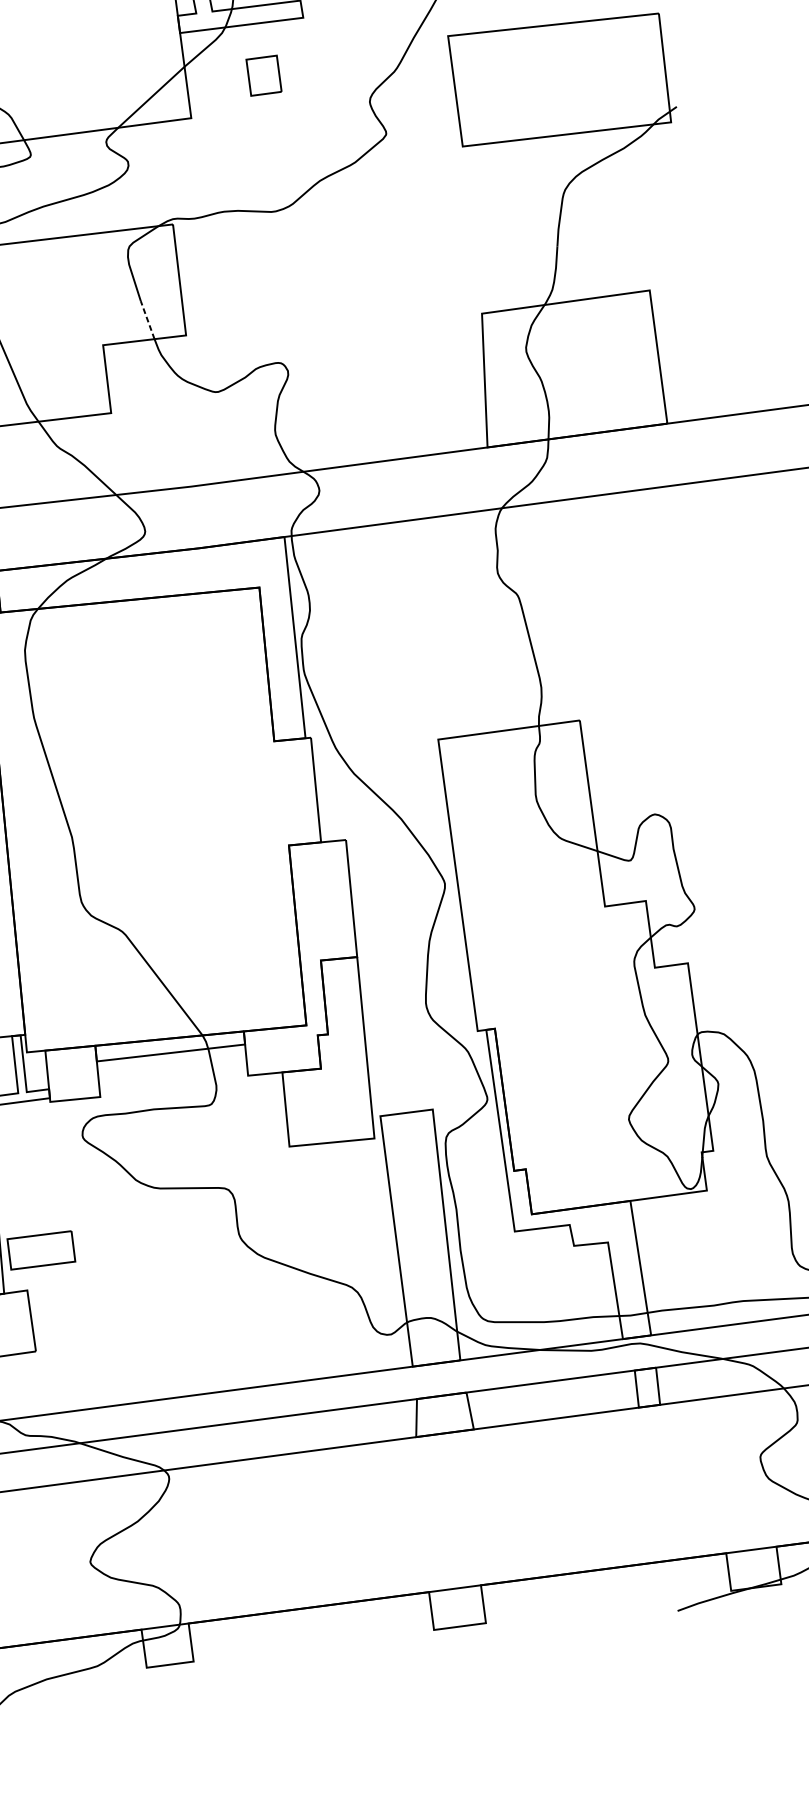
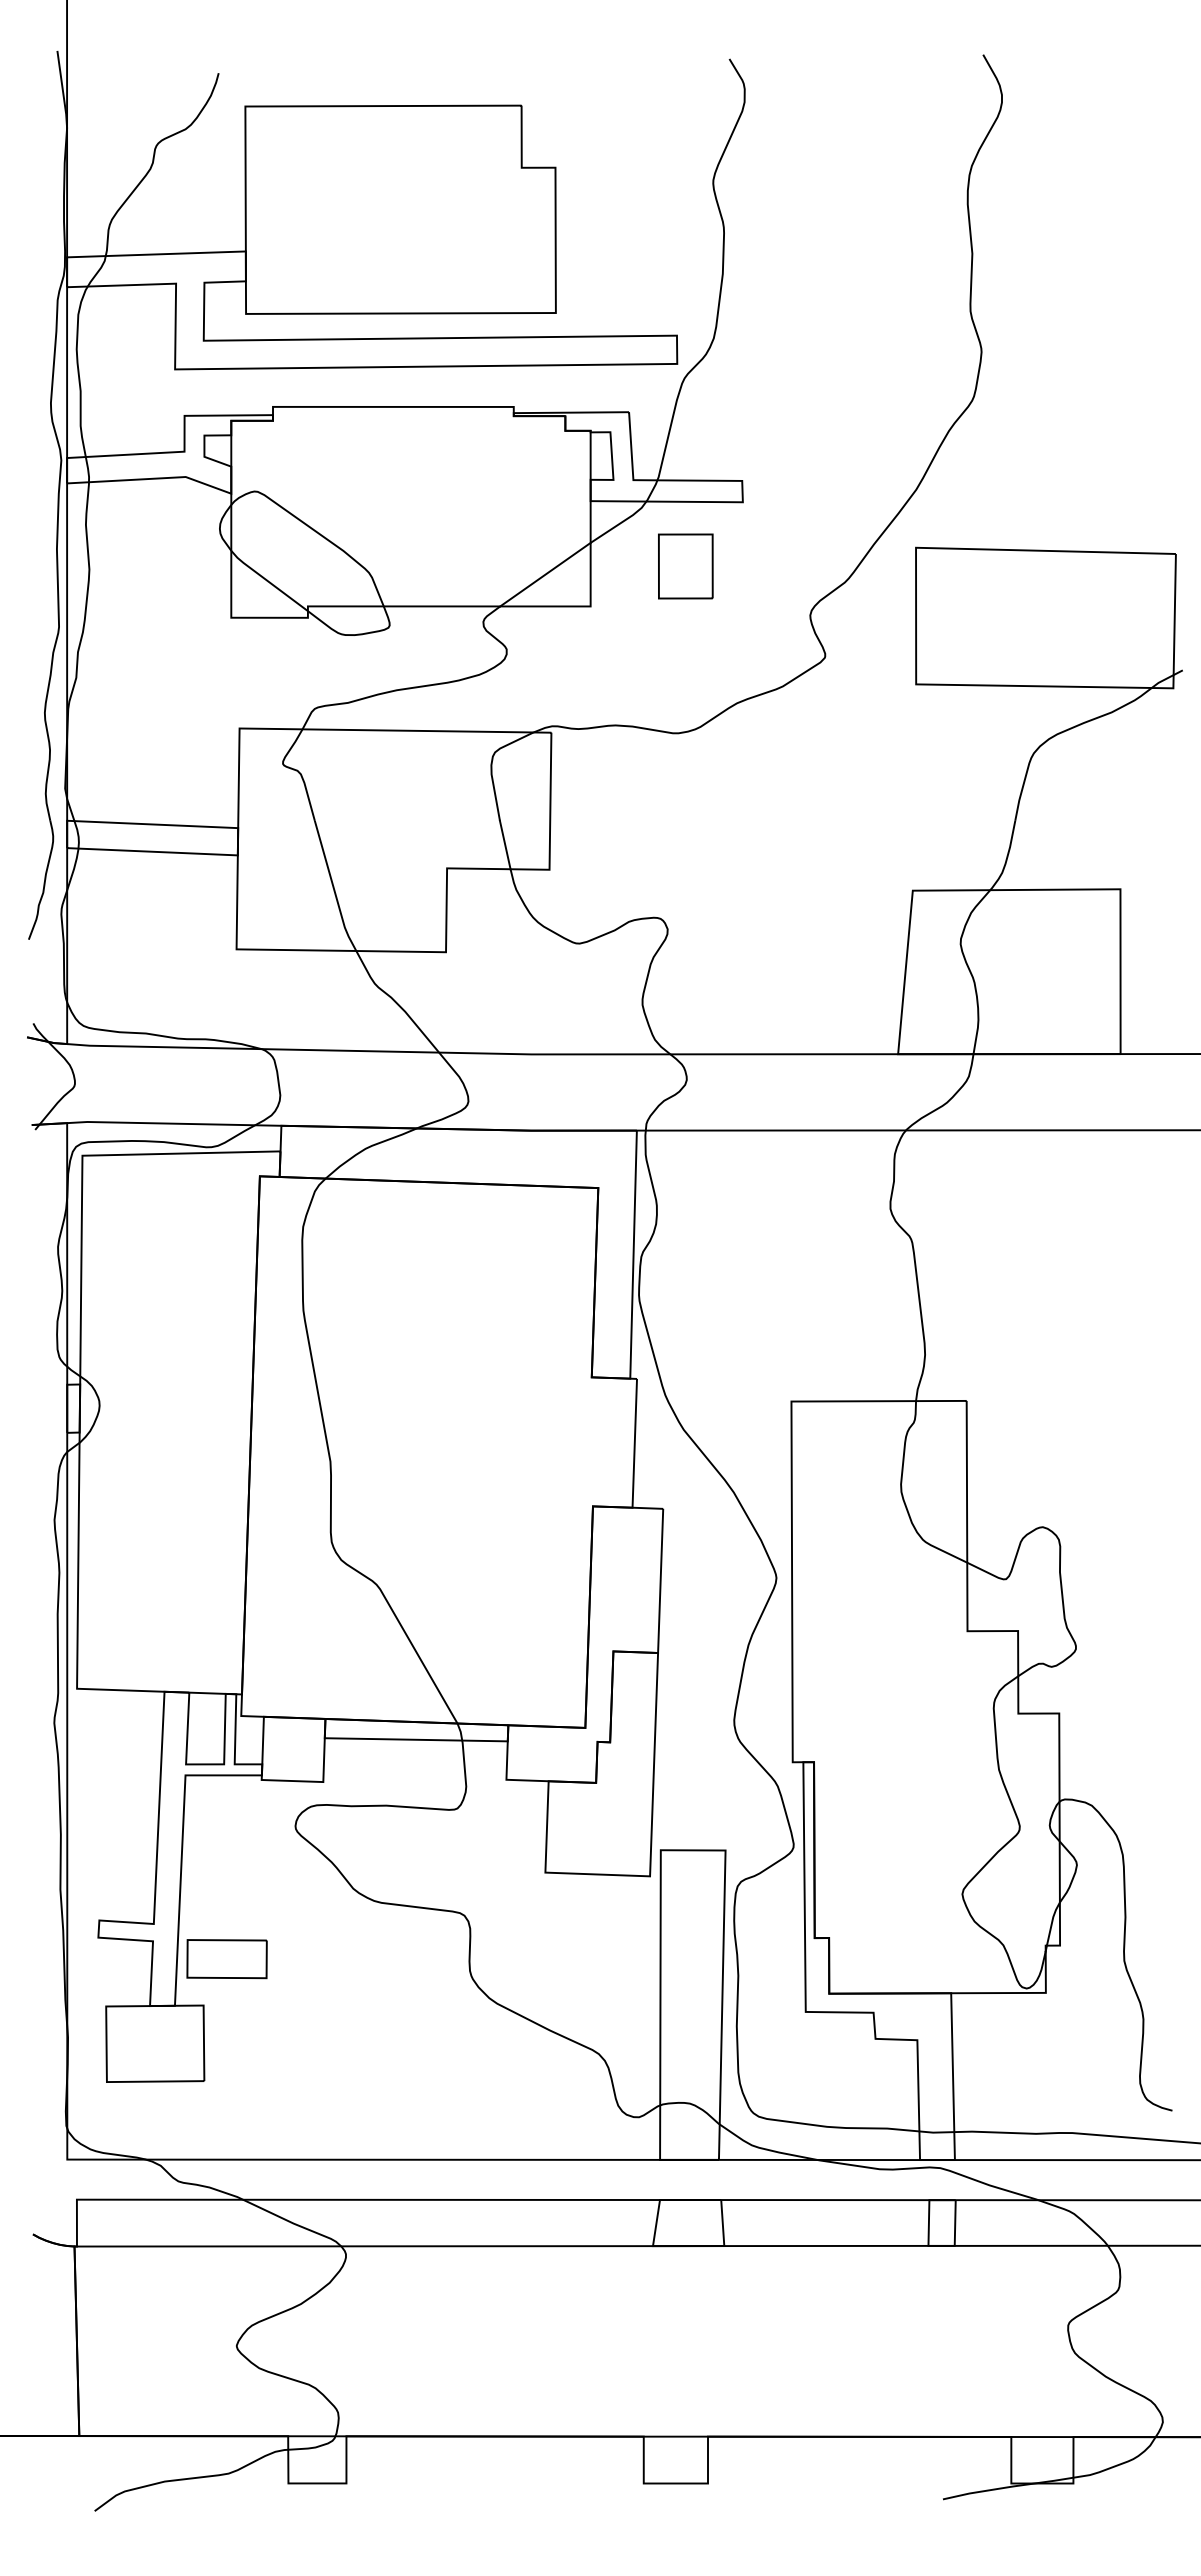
part: (263, 75) -> (685, 566), size x1.43
line: (147, 320) -> (505, 845), dashed -> solid

